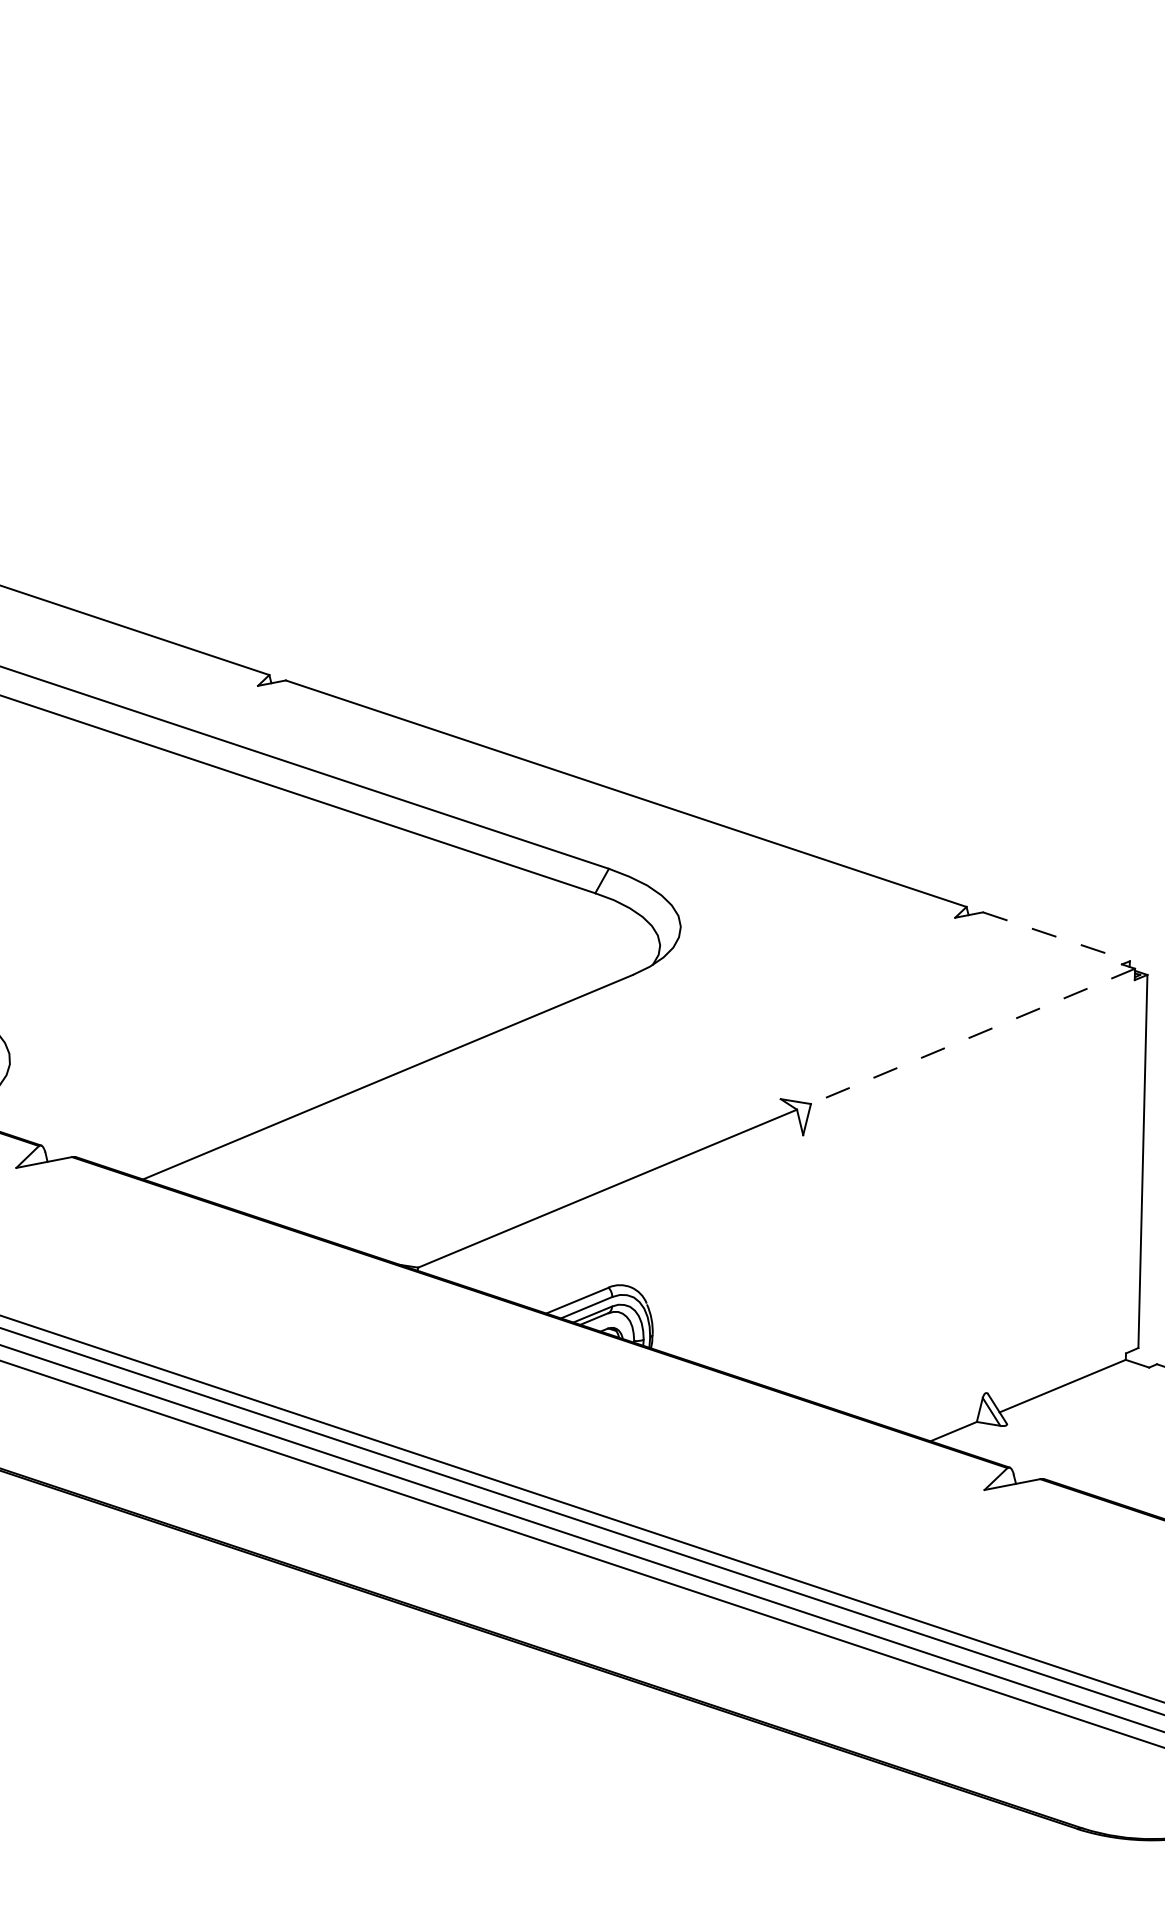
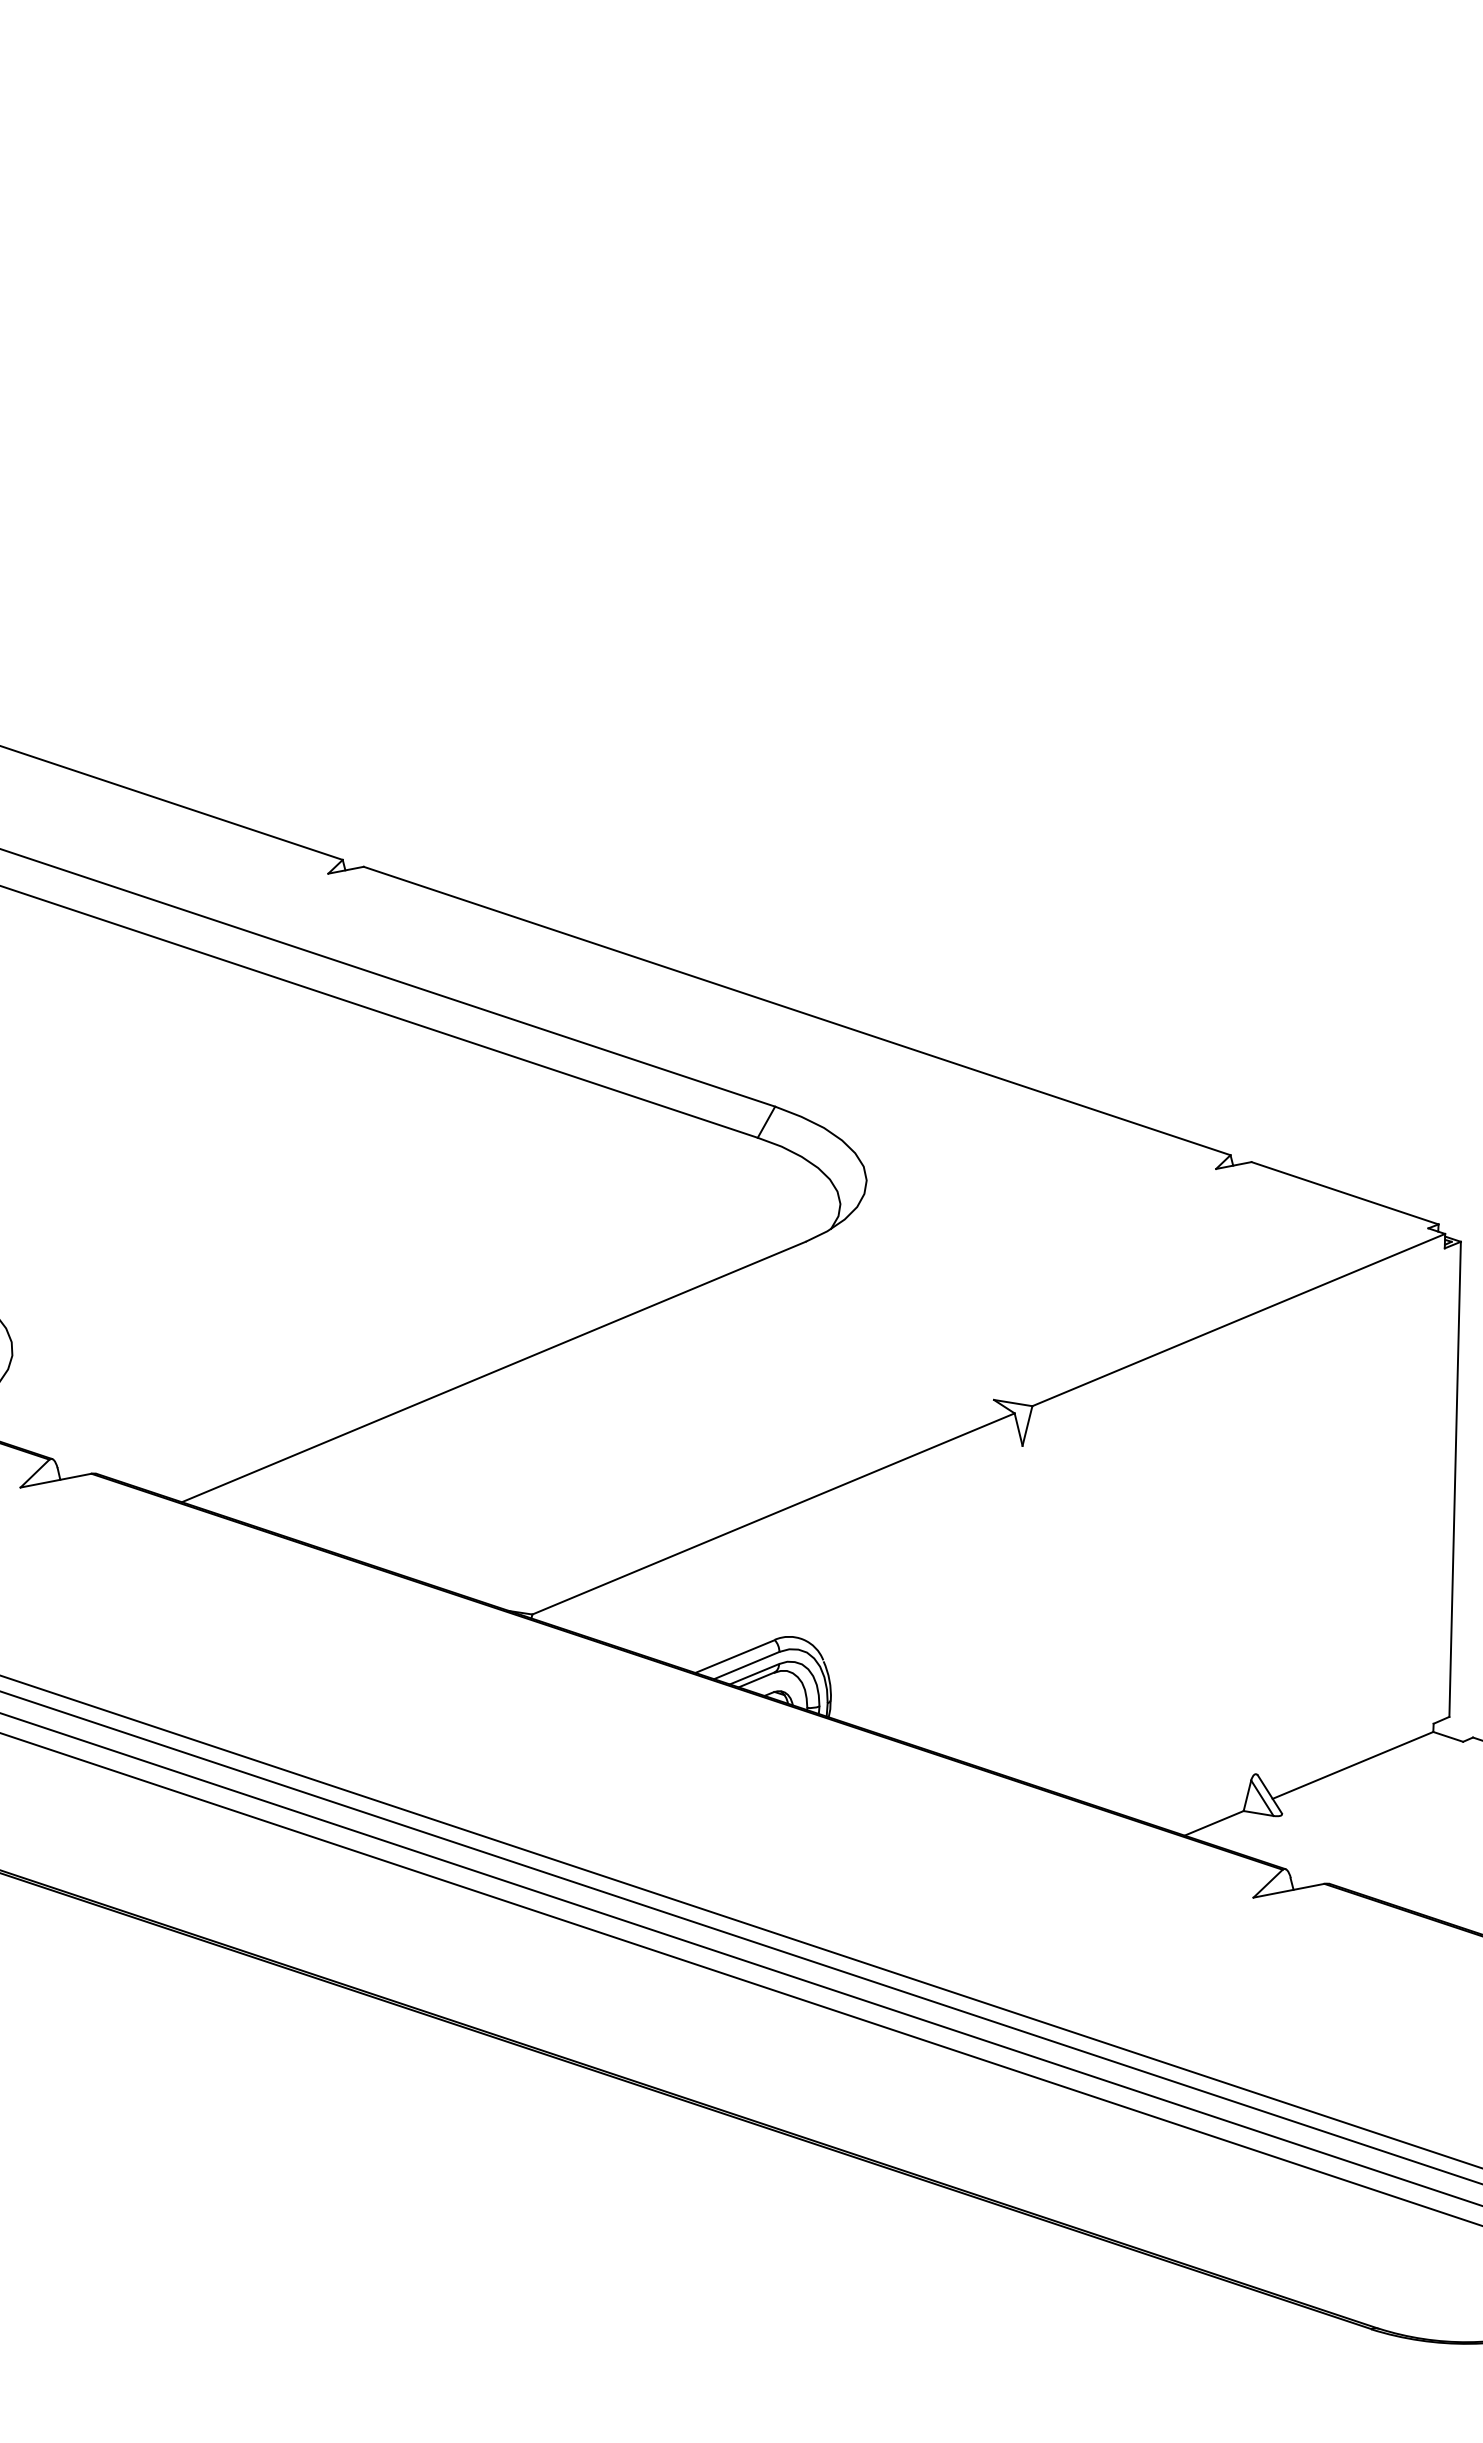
line: (1056, 937) -> (1345, 1193), dashed -> solid
line: (972, 1036) -> (1238, 1320), dashed -> solid

